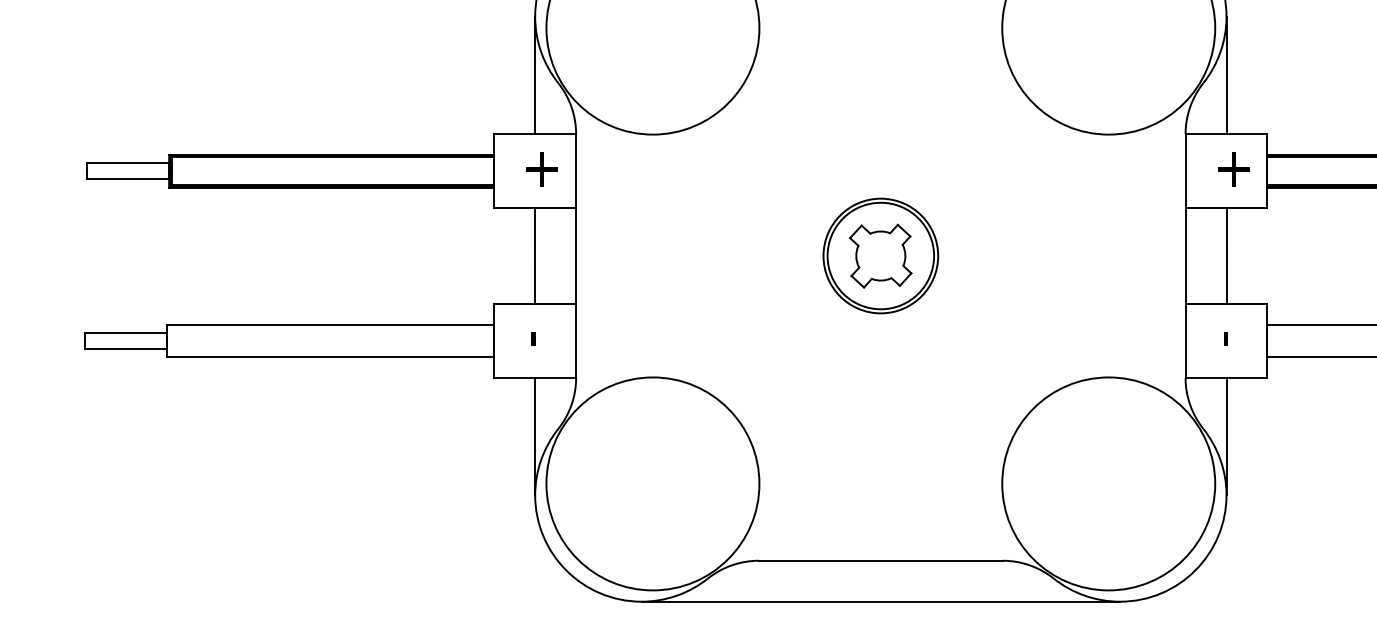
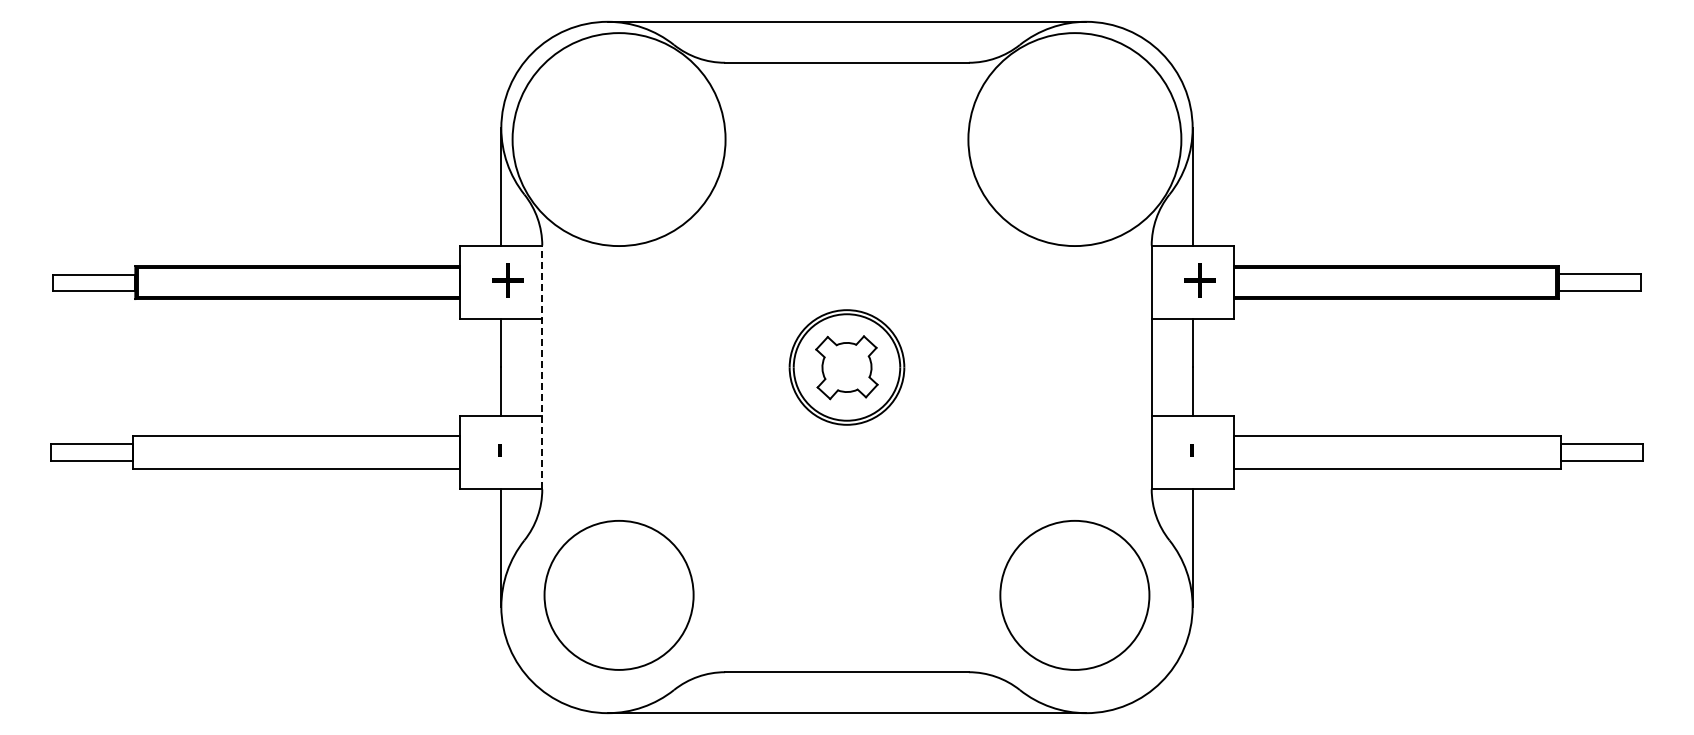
line: (576, 256) -> (542, 367), solid -> dashed
circle: (652, 483) -> (618, 594), size x0.7
circle: (1108, 483) -> (1074, 594), size x0.7

